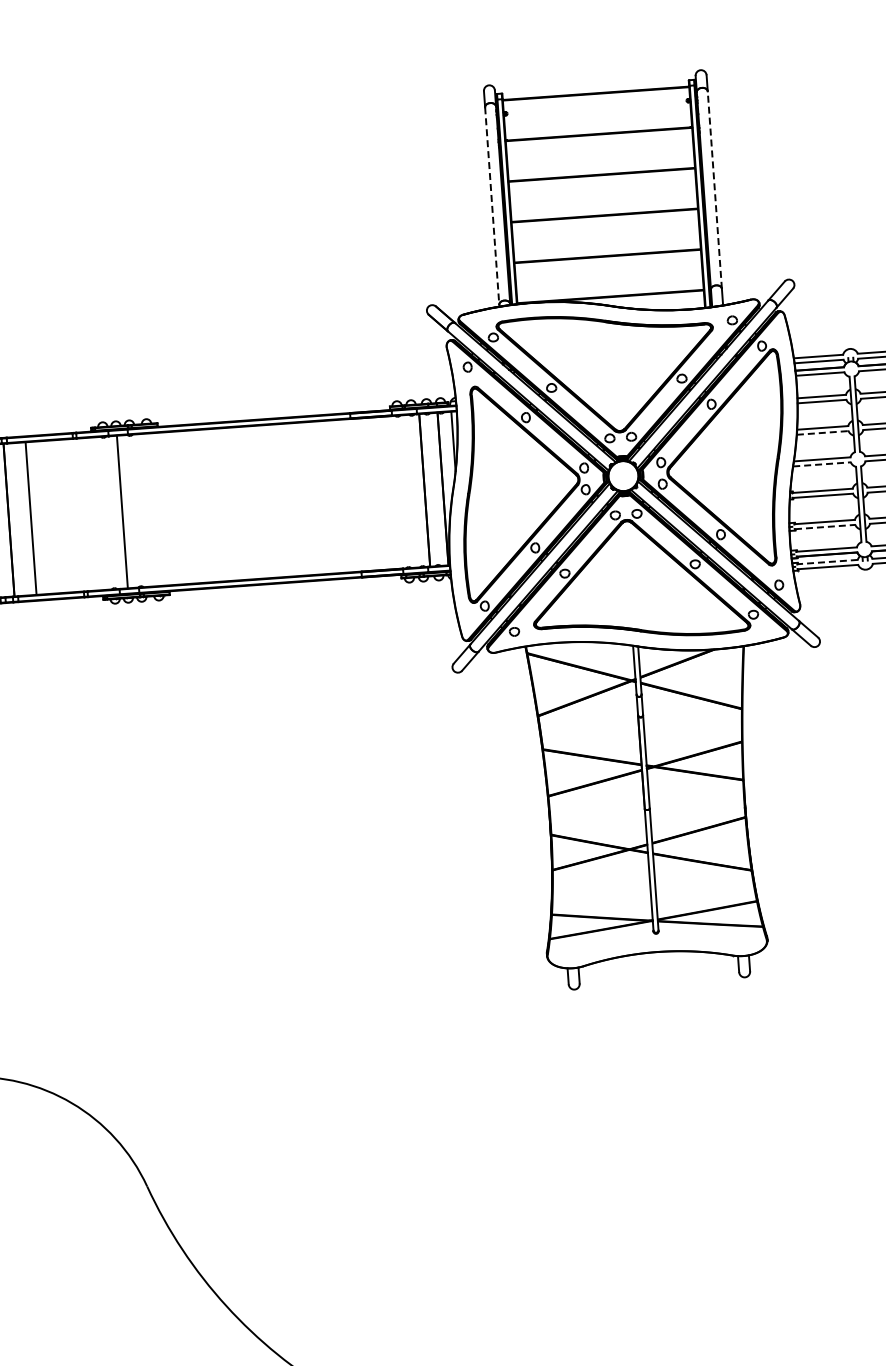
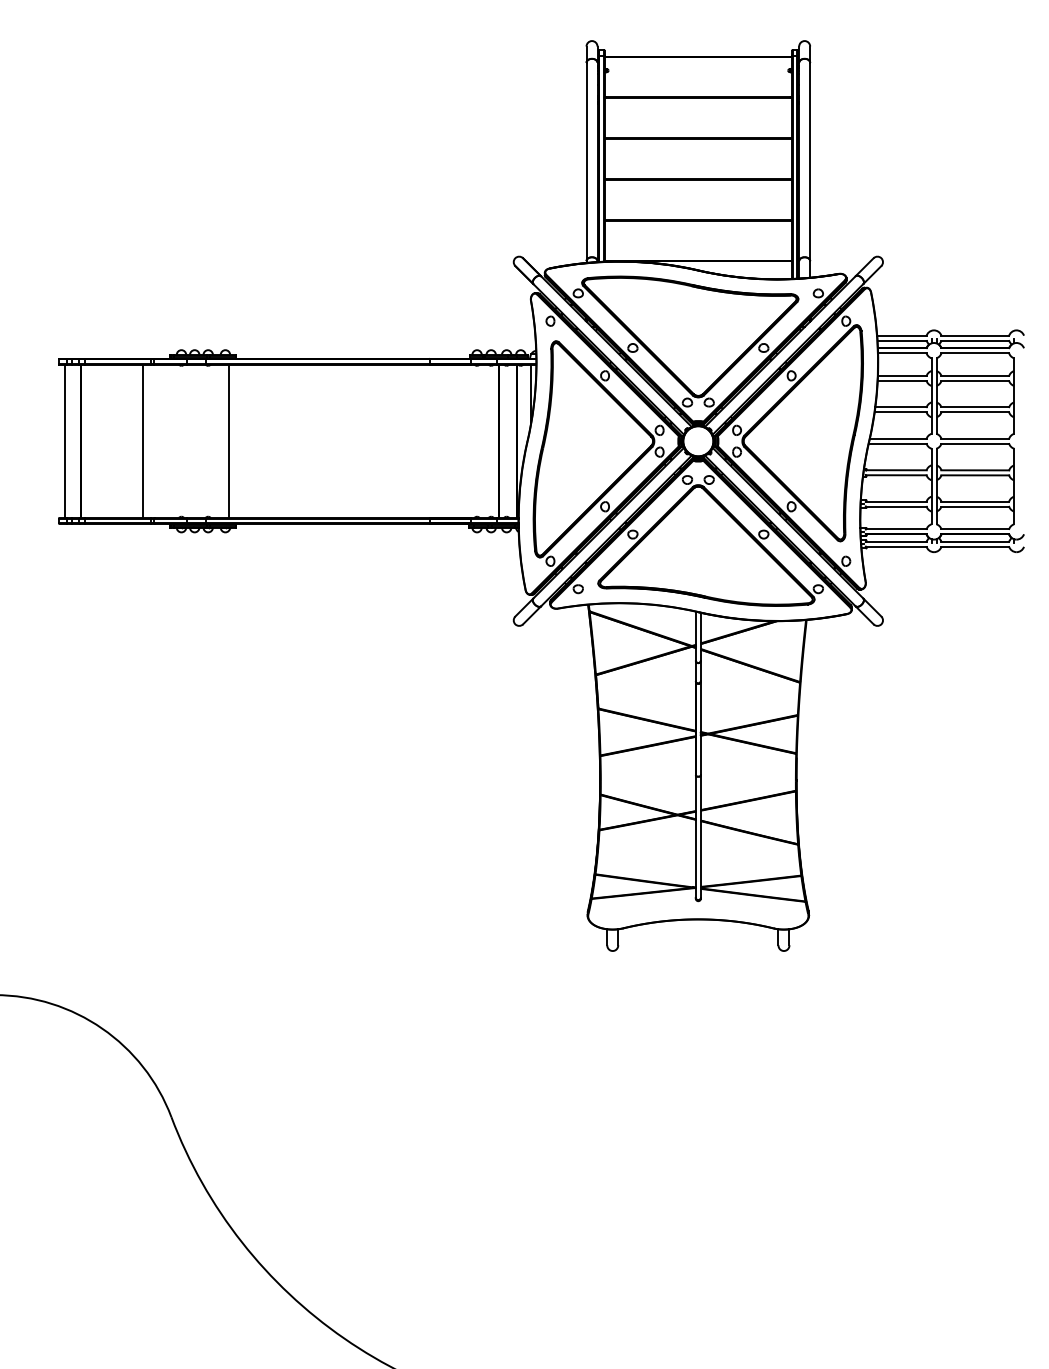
line: (715, 189) -> (810, 161), dashed -> solid
line: (492, 206) -> (586, 162), dashed -> solid
line: (822, 433) -> (900, 412), dashed -> solid
line: (821, 464) -> (897, 443), dashed -> solid
line: (121, 511) -> (228, 440), moved
line: (31, 517) -> (143, 440), moved
line: (825, 526) -> (896, 506), dashed -> solid
line: (826, 561) -> (895, 541), dashed -> solid

